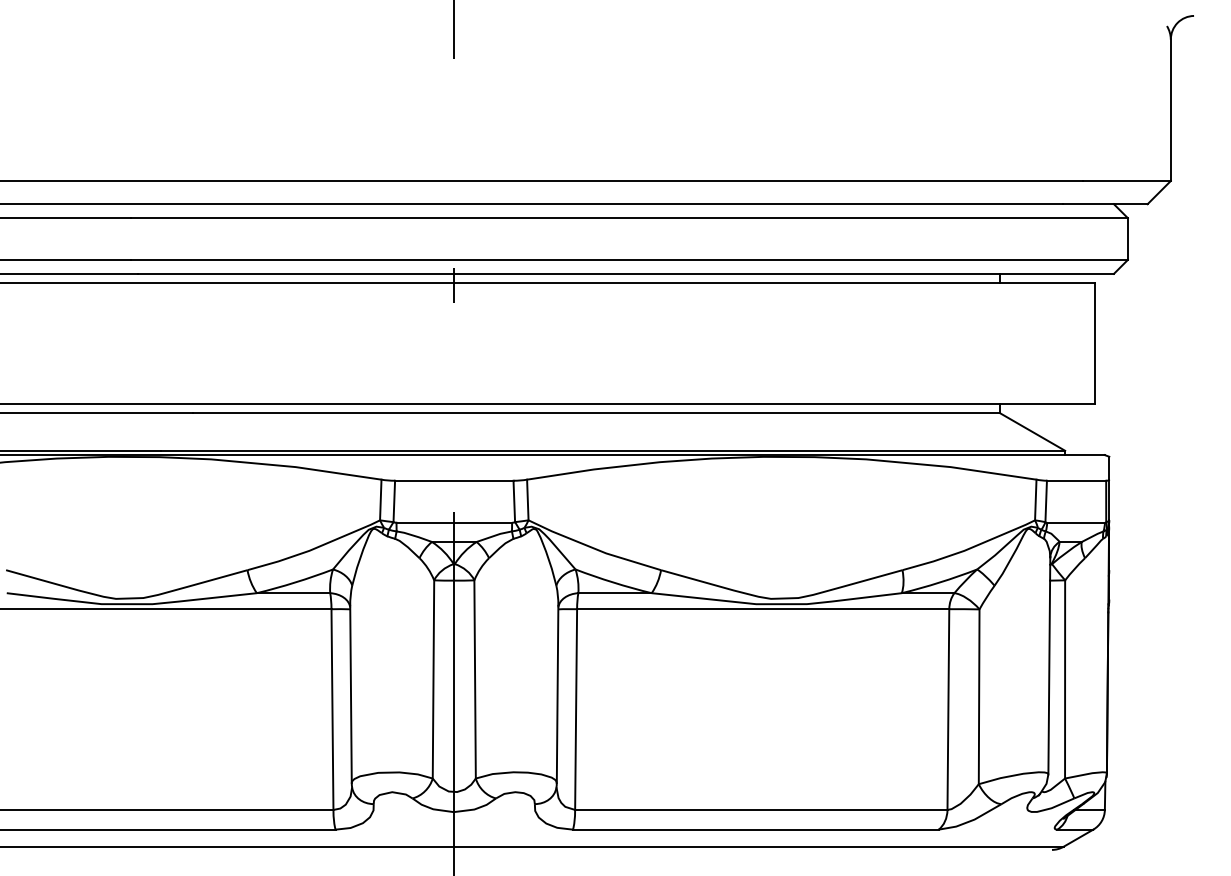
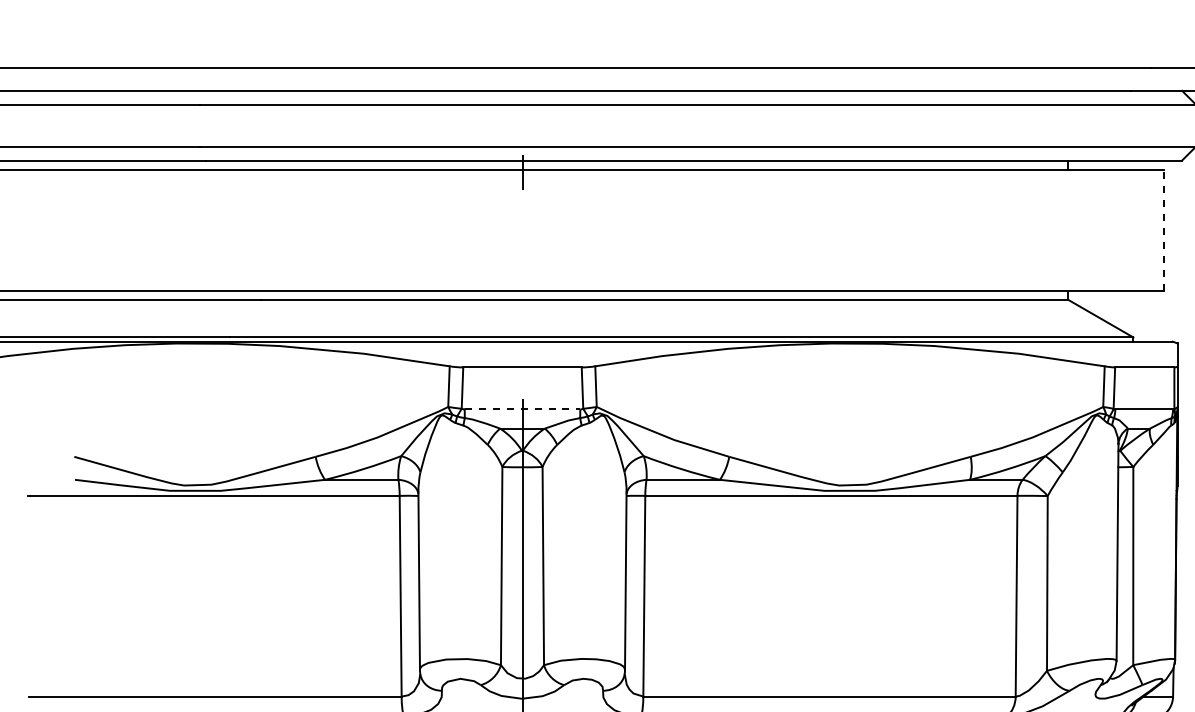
line: (1095, 343) -> (1163, 230), solid -> dashed
line: (454, 522) -> (522, 409), solid -> dashed

